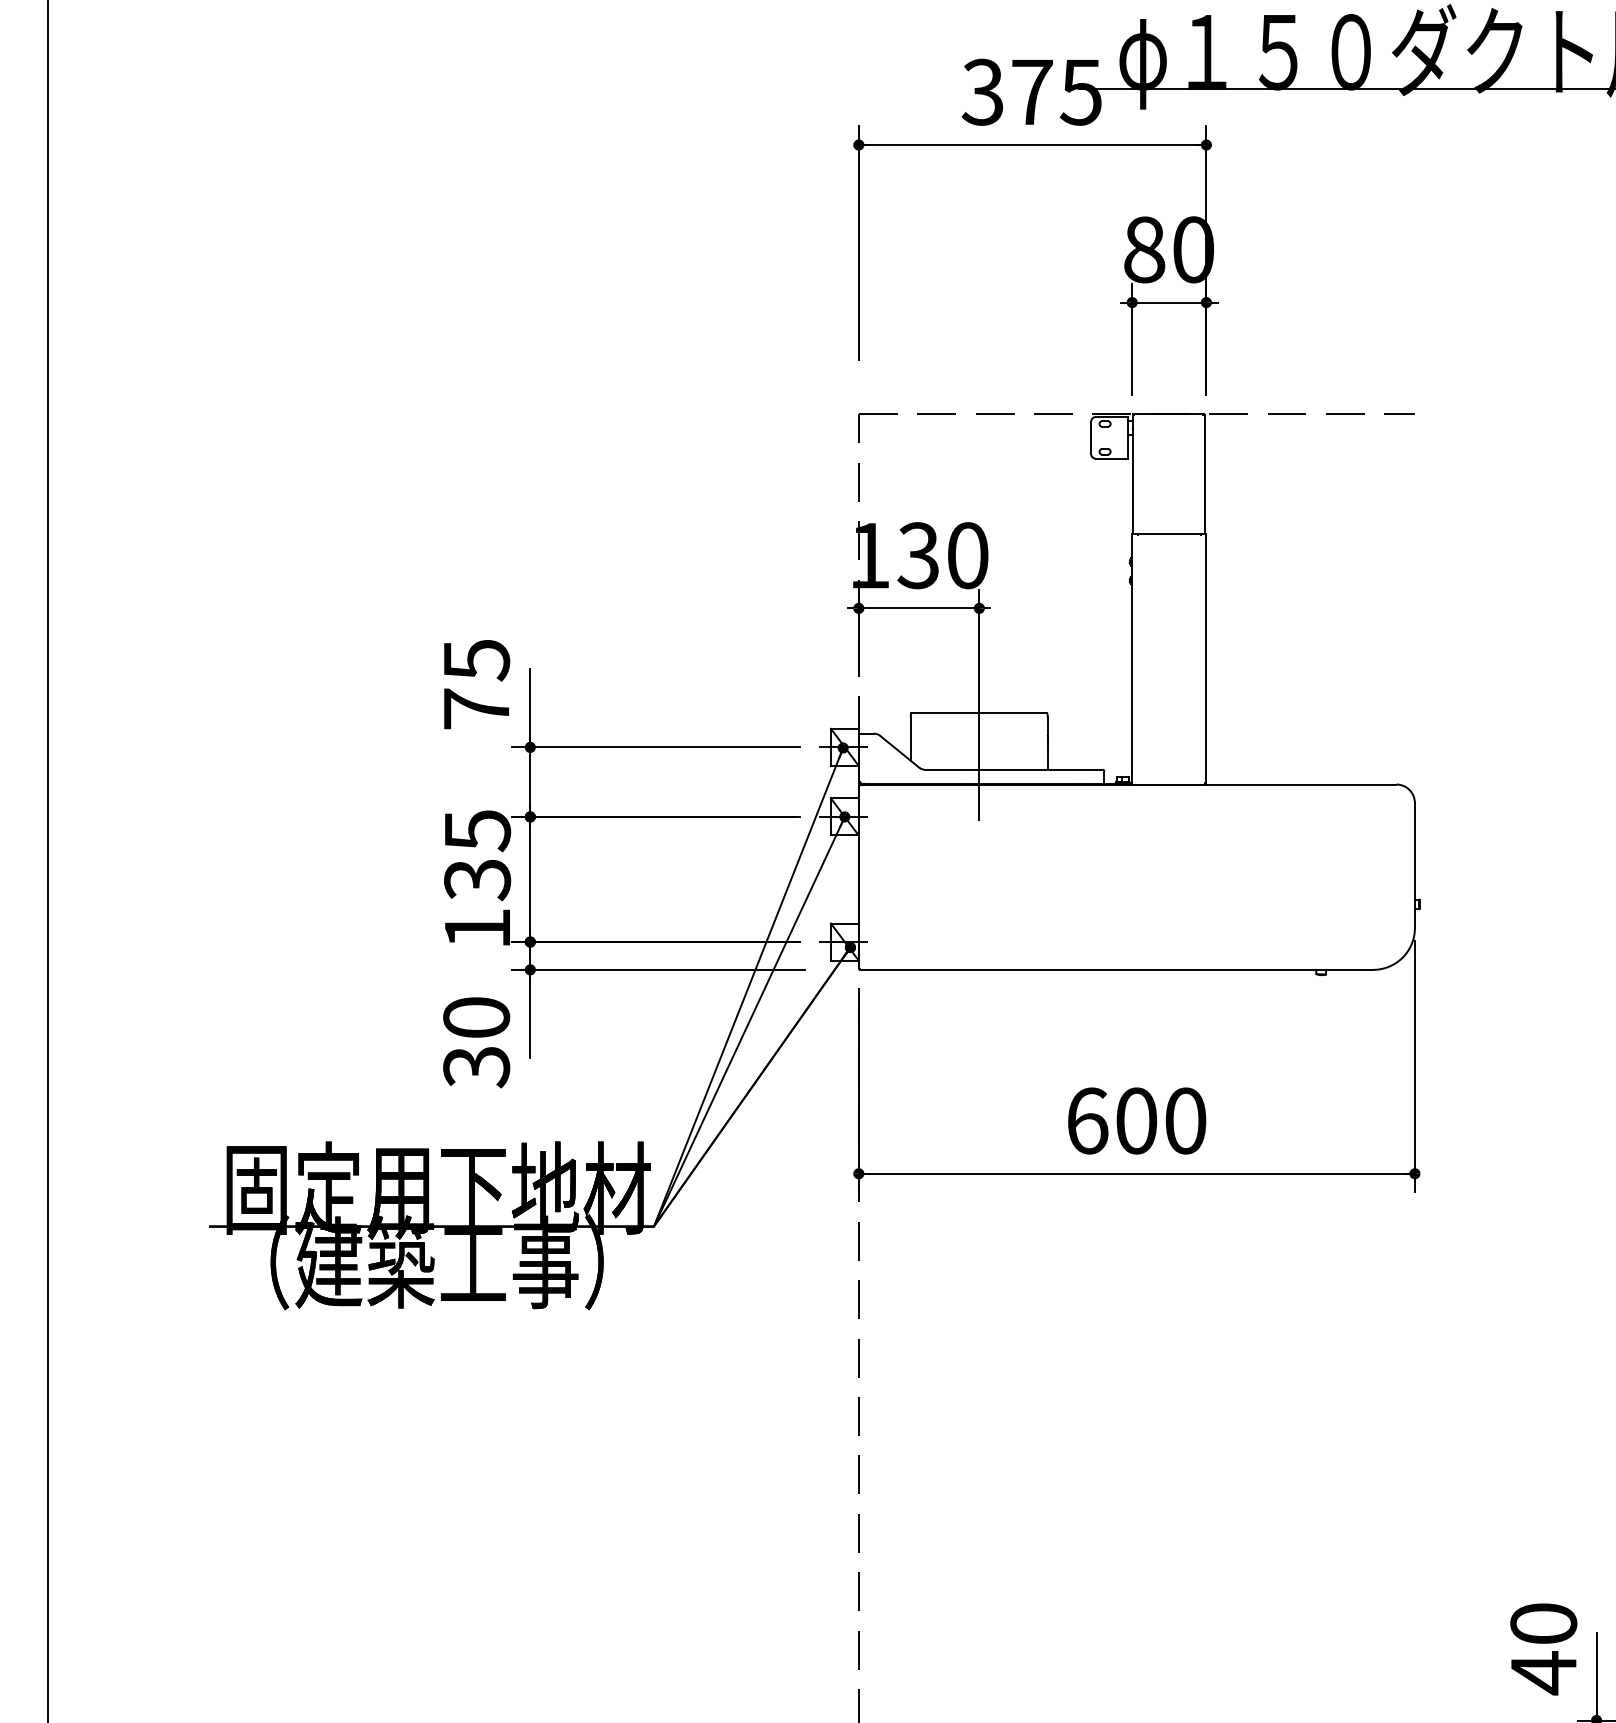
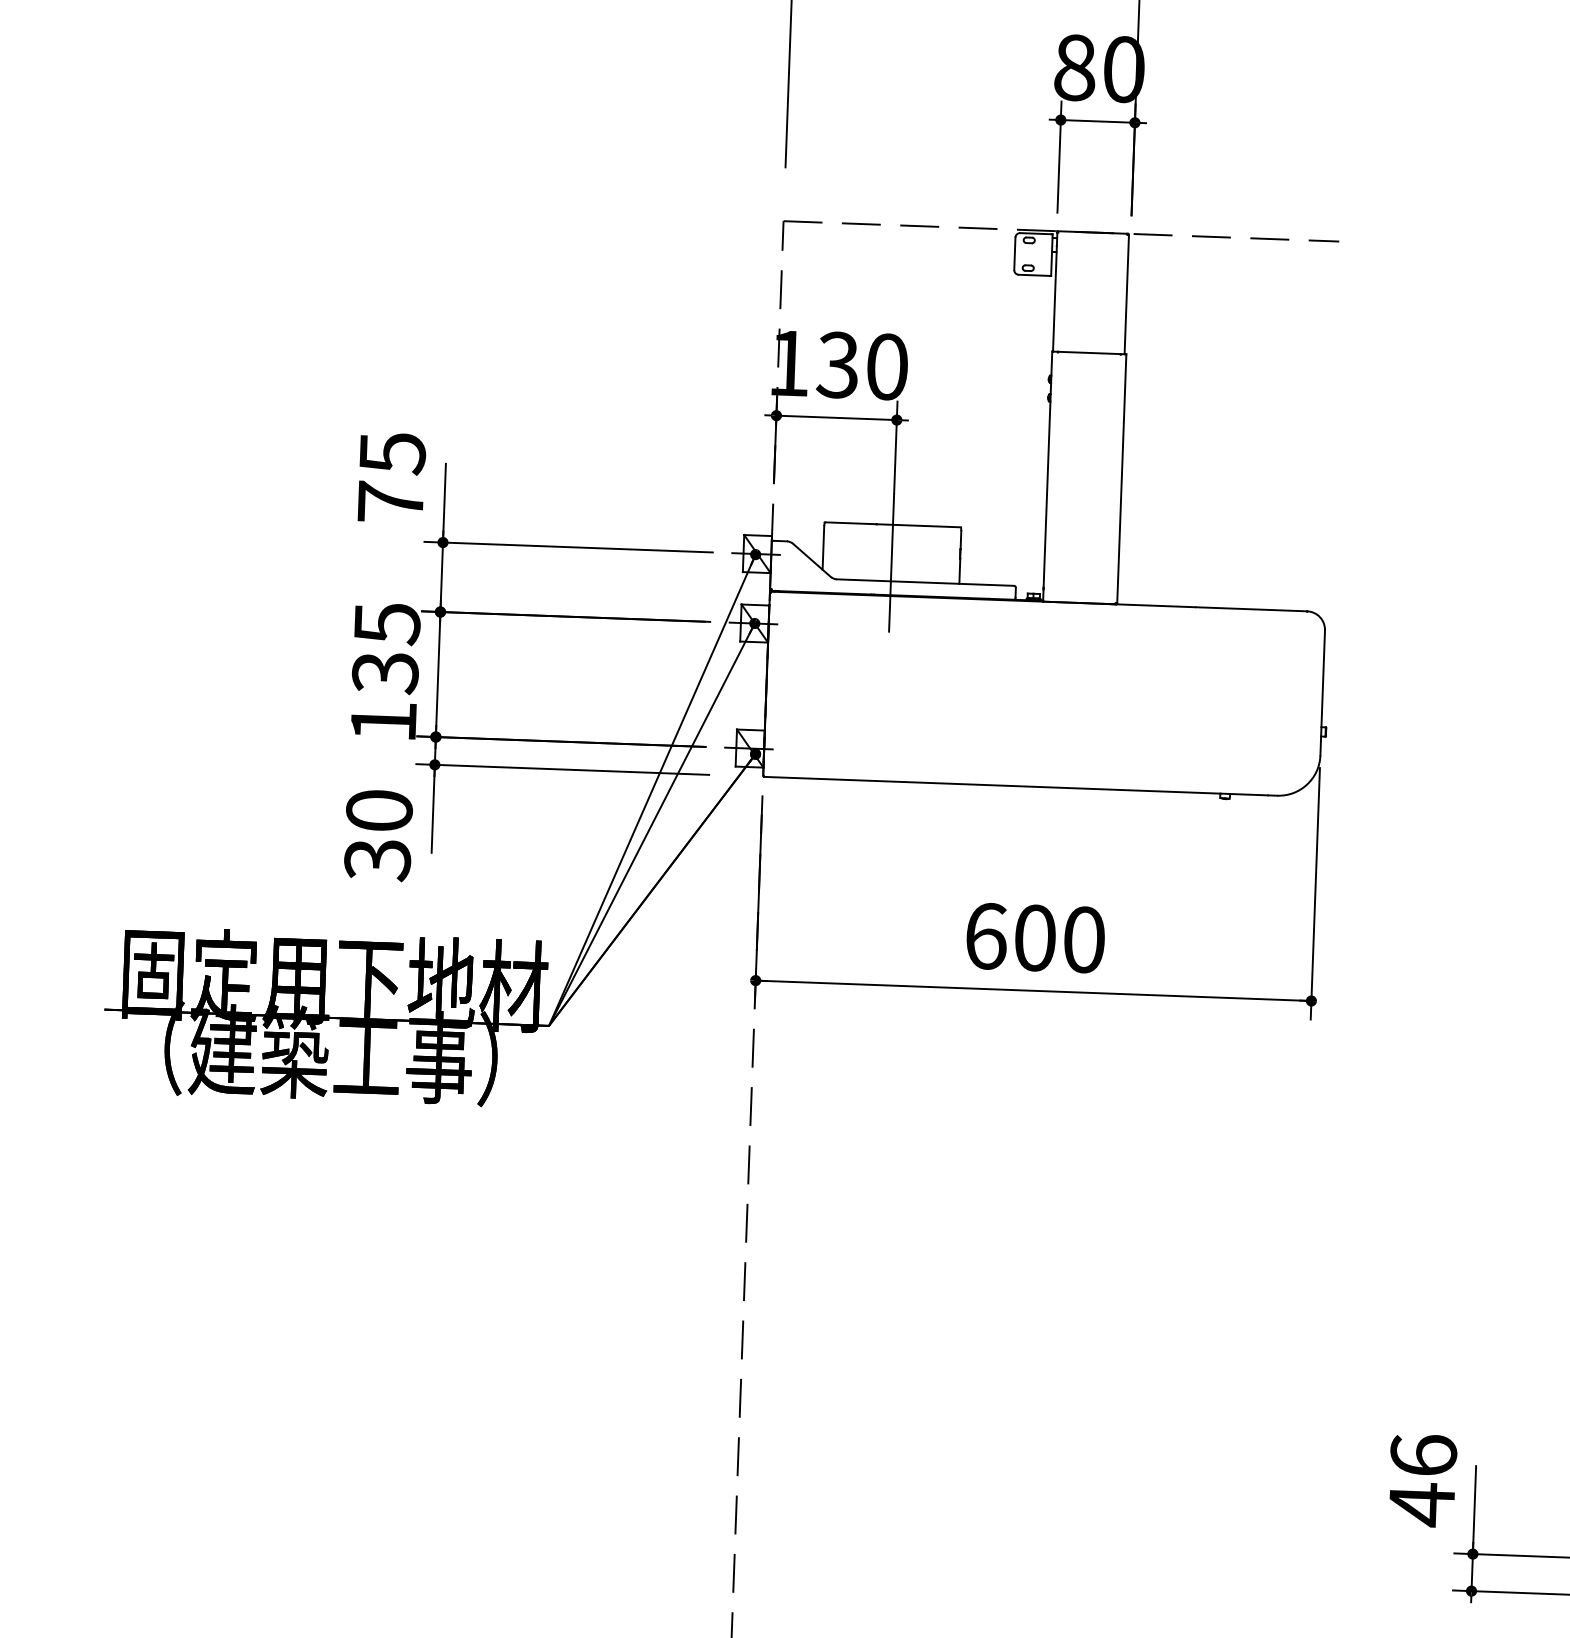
text: (1543, 1623) -> (1423, 1455), 40 -> 46

